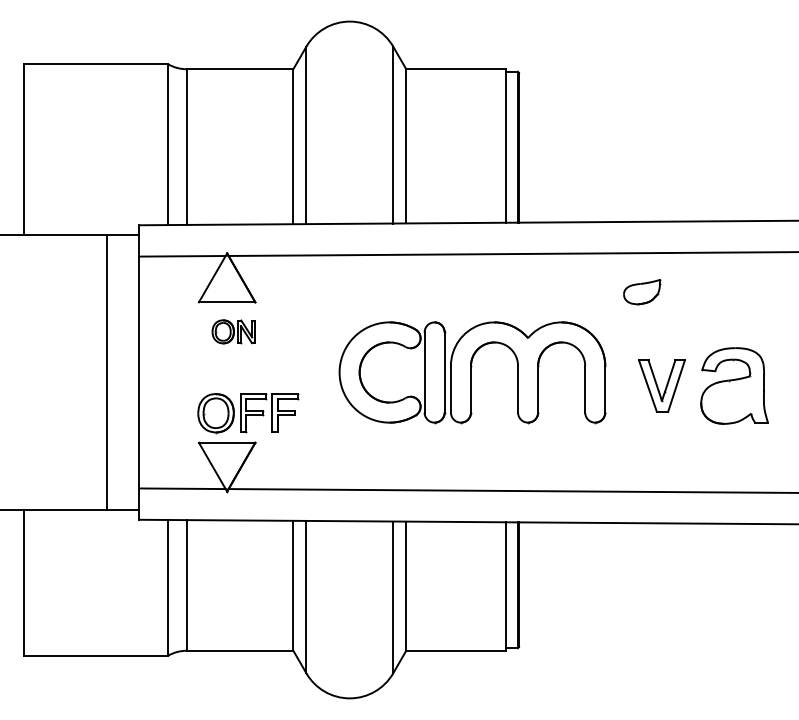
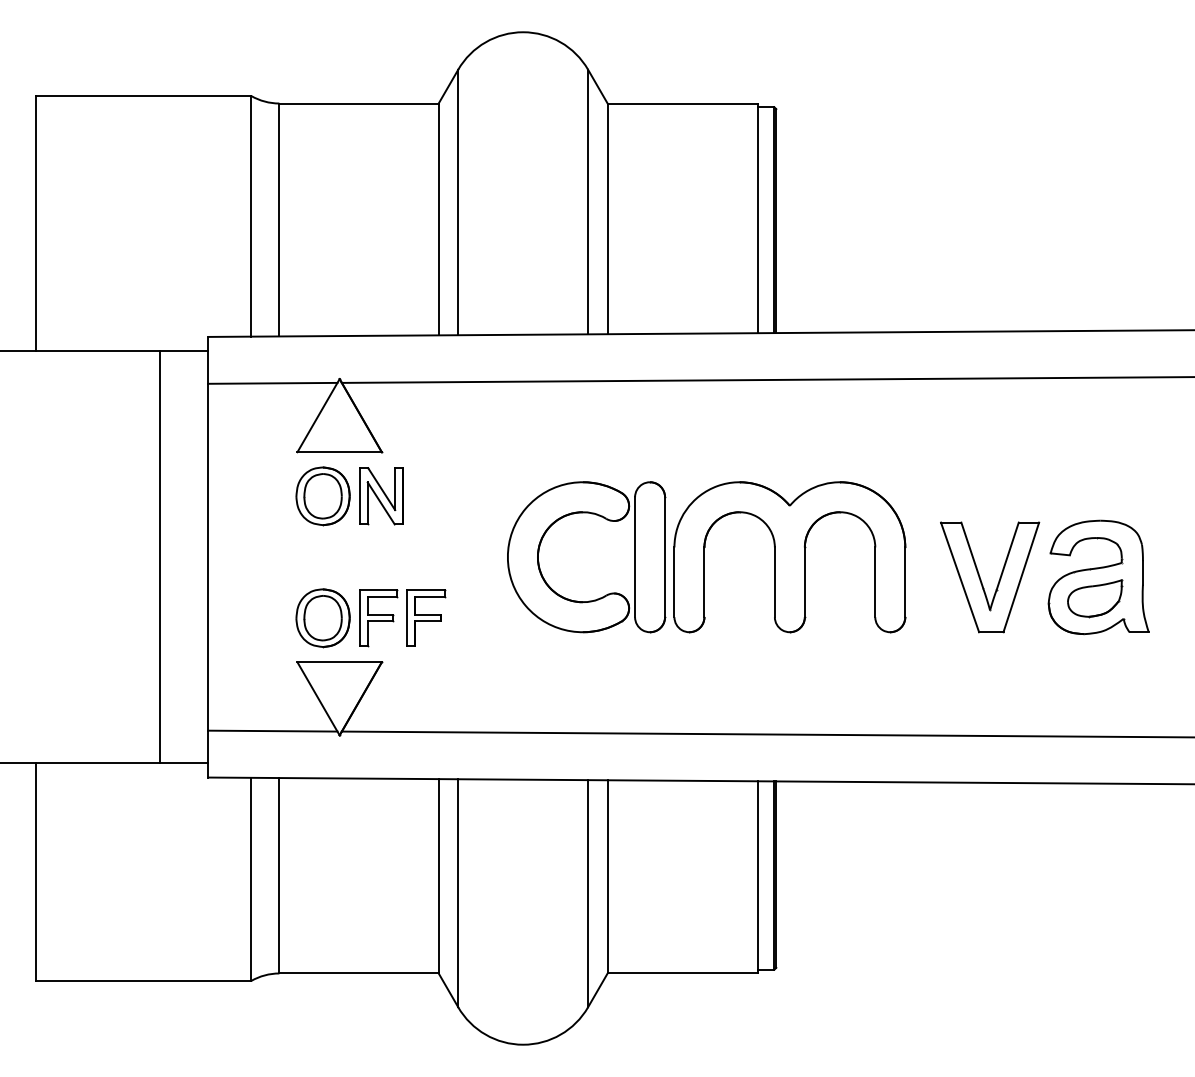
part: (642, 292) -> (1095, 599), moved
part: (233, 331) -> (349, 495), size x1.67
part: (661, 385) -> (989, 576), size x1.43

